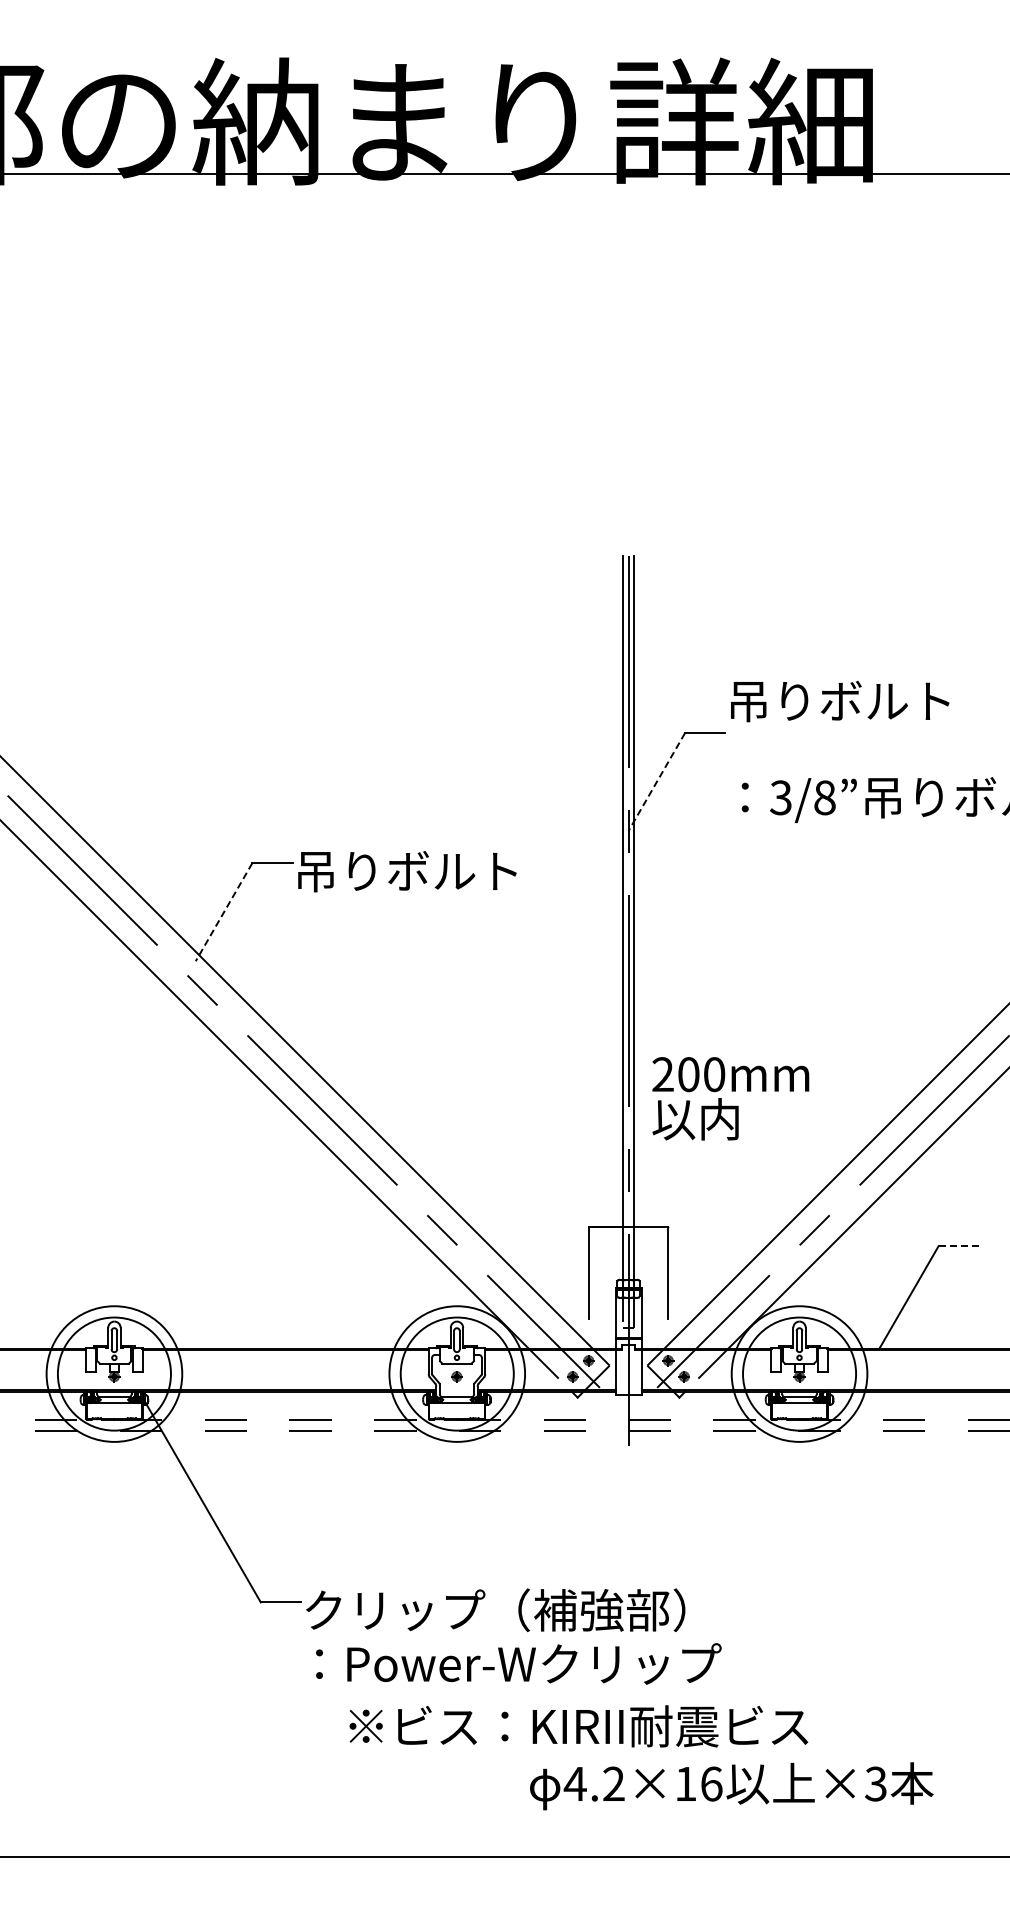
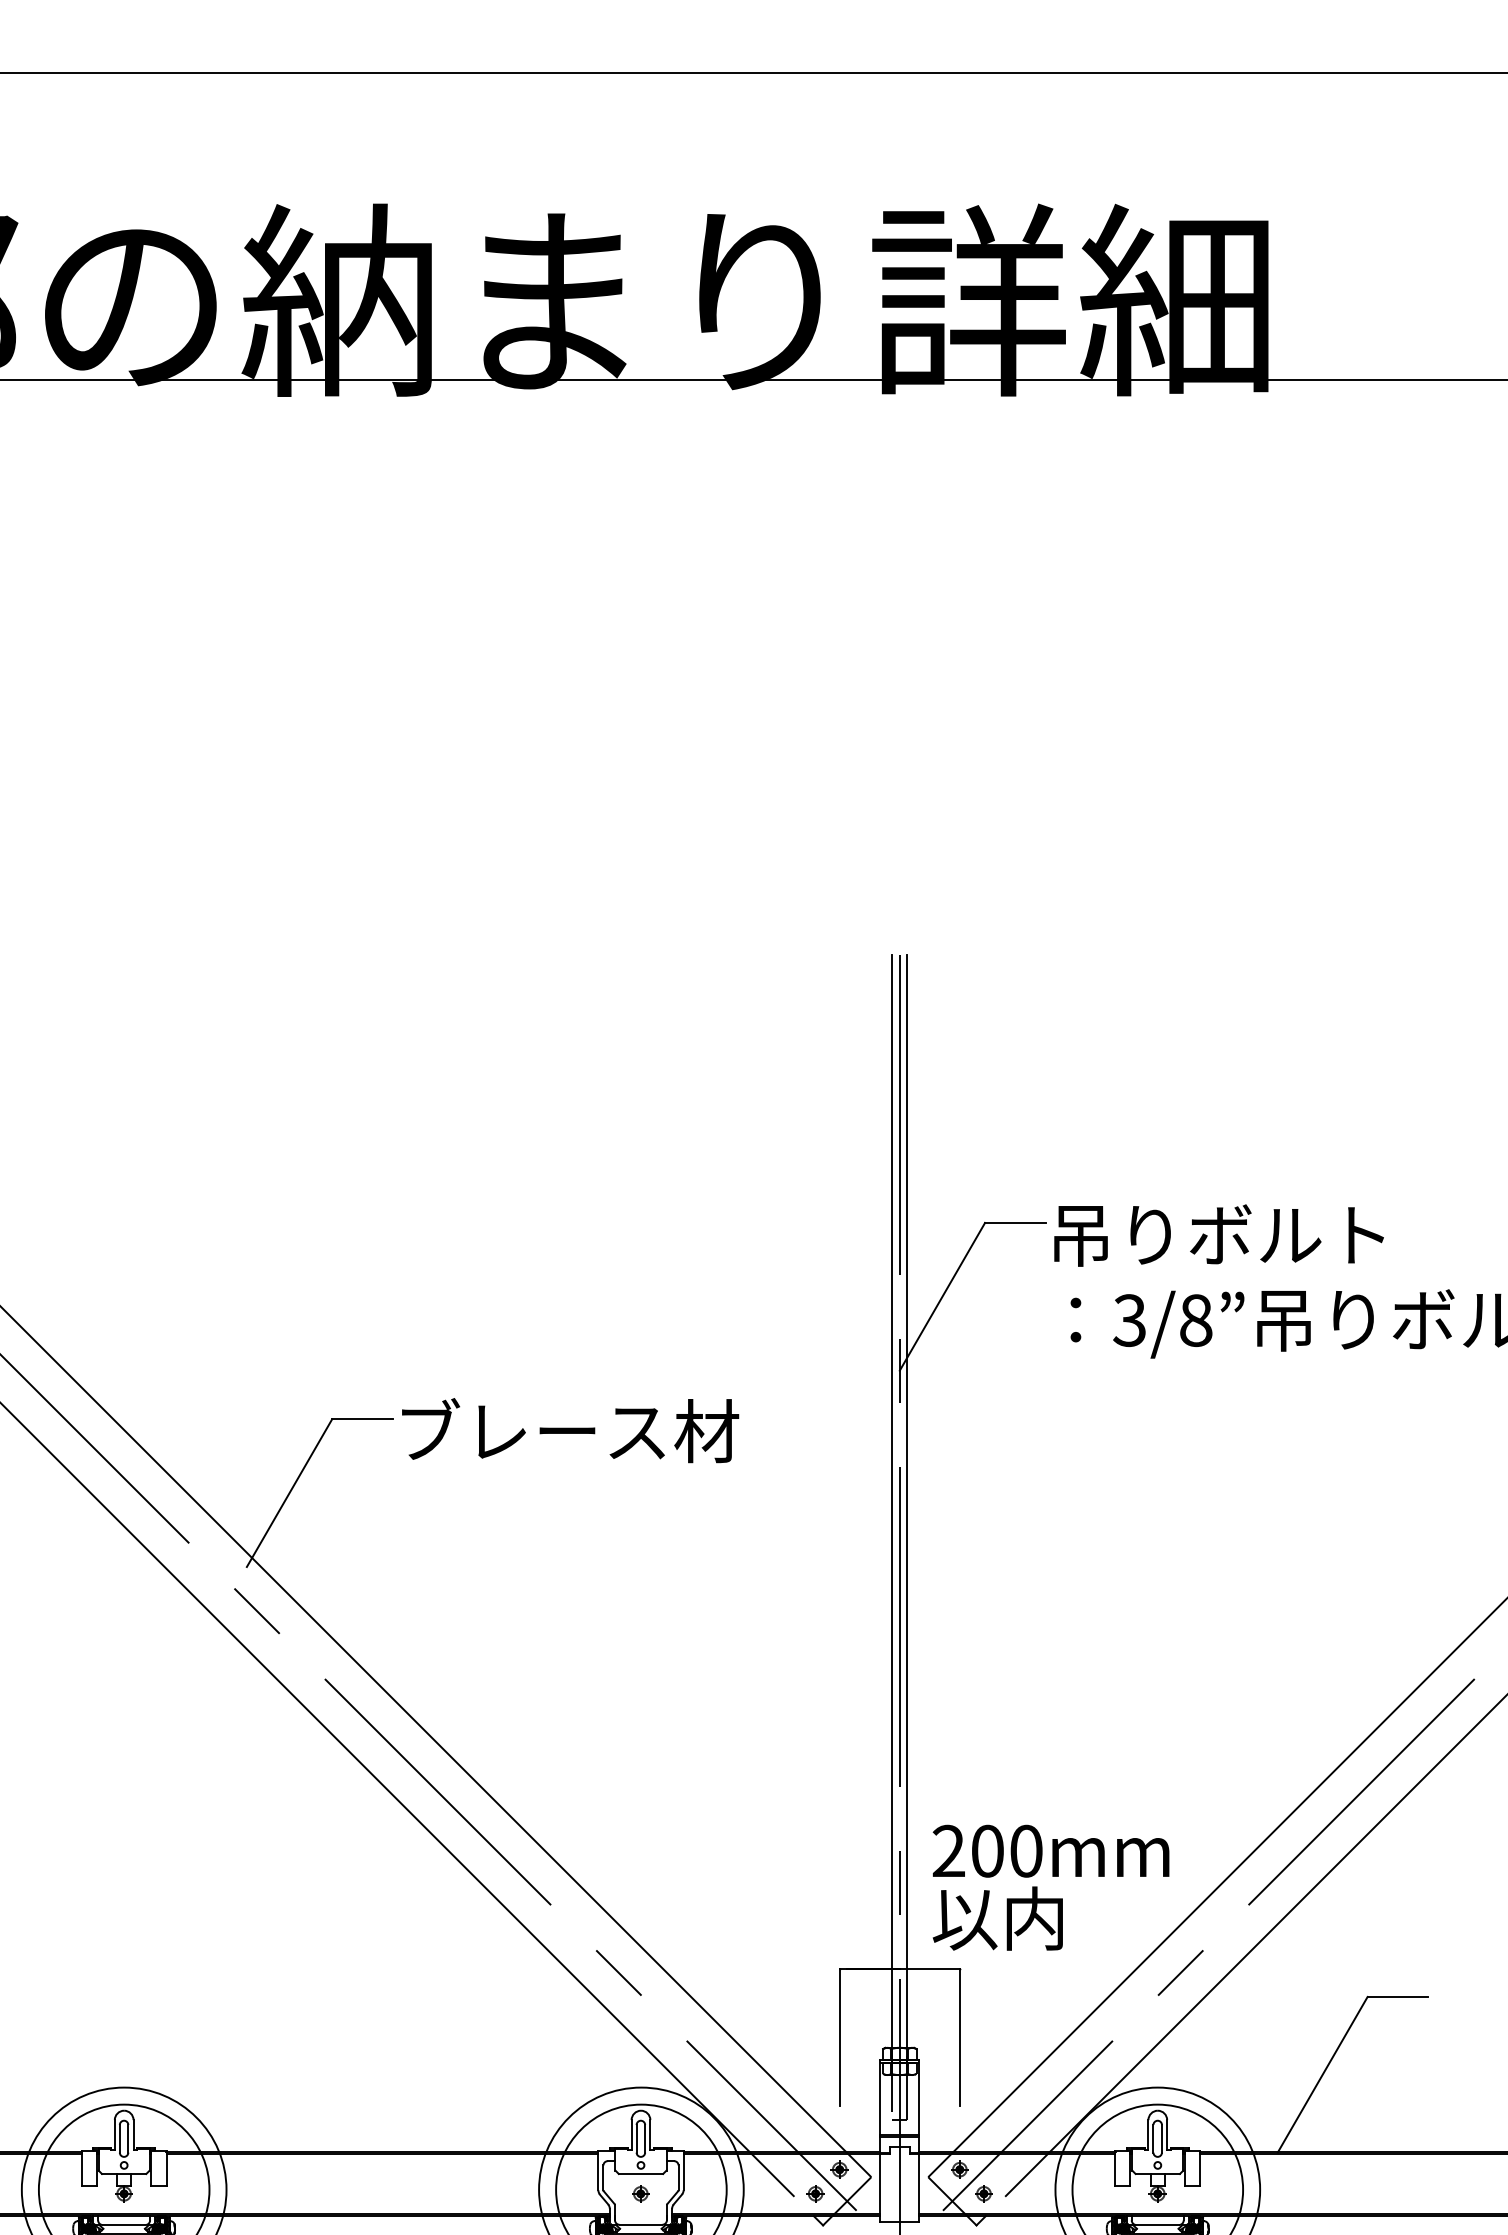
text: (840, 701) -> (1219, 1235), moved
line: (656, 782) -> (941, 1297), dashed -> solid
text: (409, 870) -> (569, 1430), 吊りボルト -> ブレース材
line: (224, 912) -> (290, 1493), dashed -> solid
text: (730, 1098) -> (1050, 1887), moved
line: (959, 1246) -> (1399, 1997), dashed -> solid

